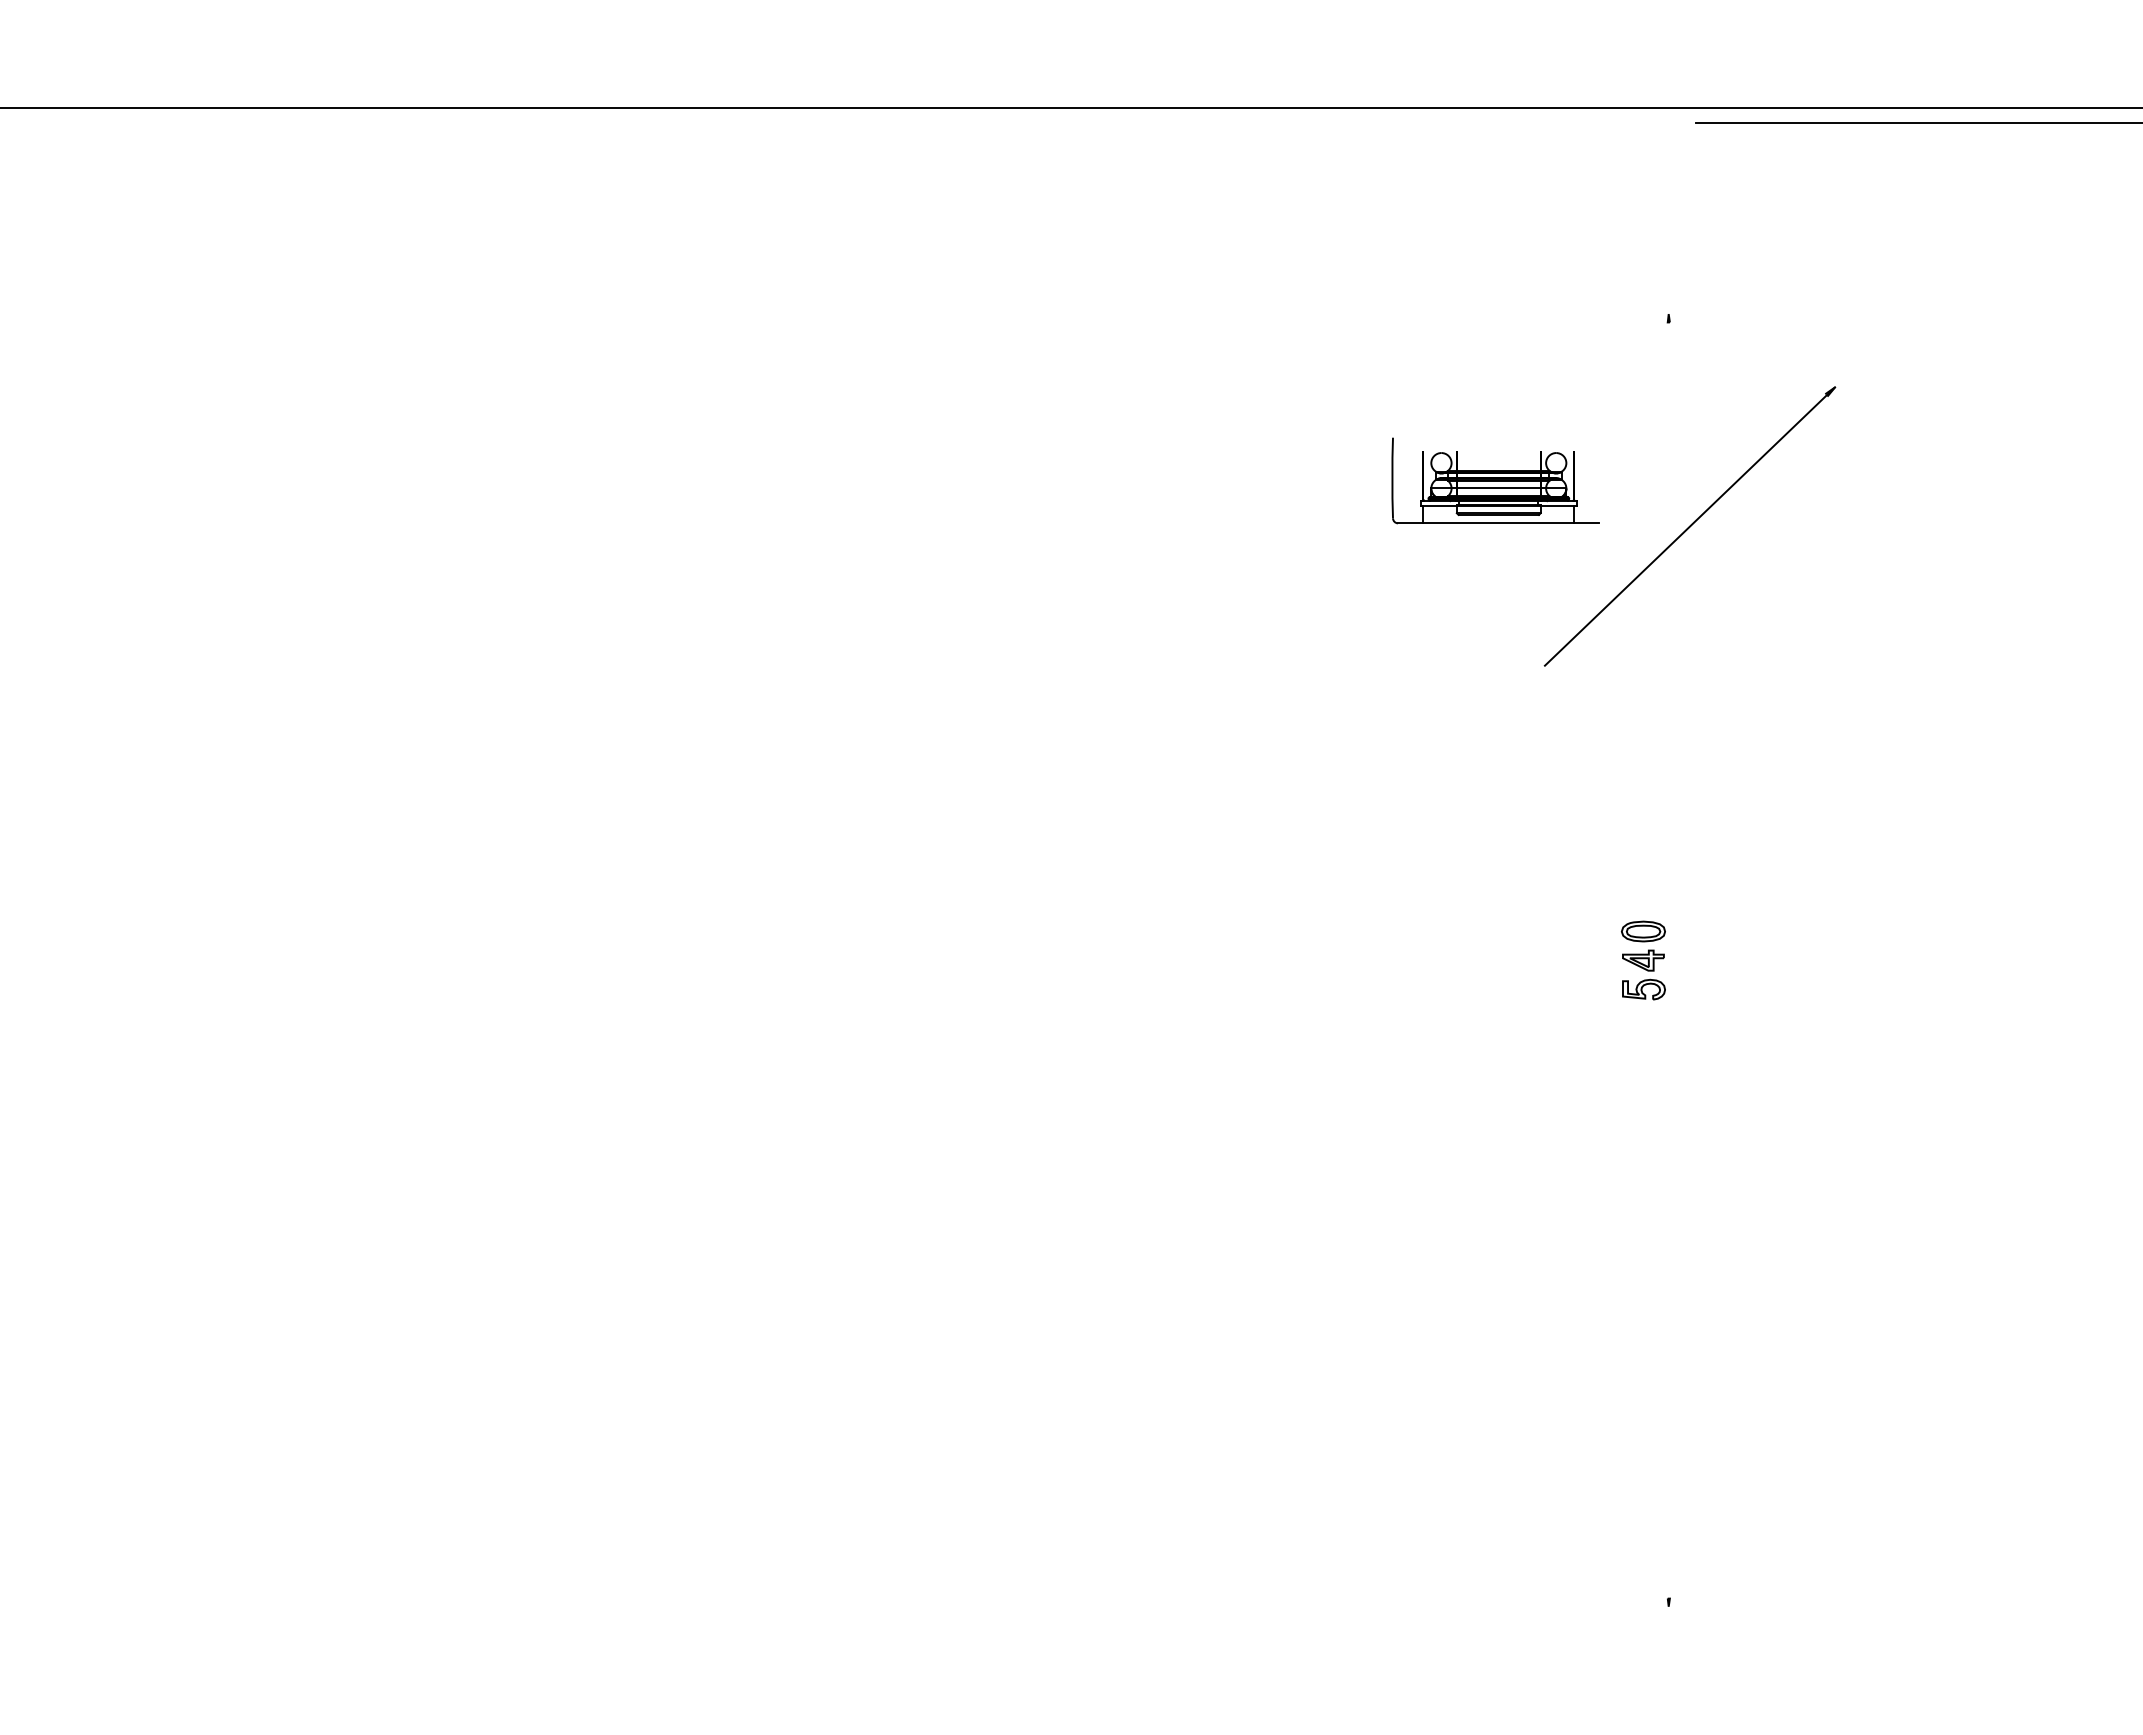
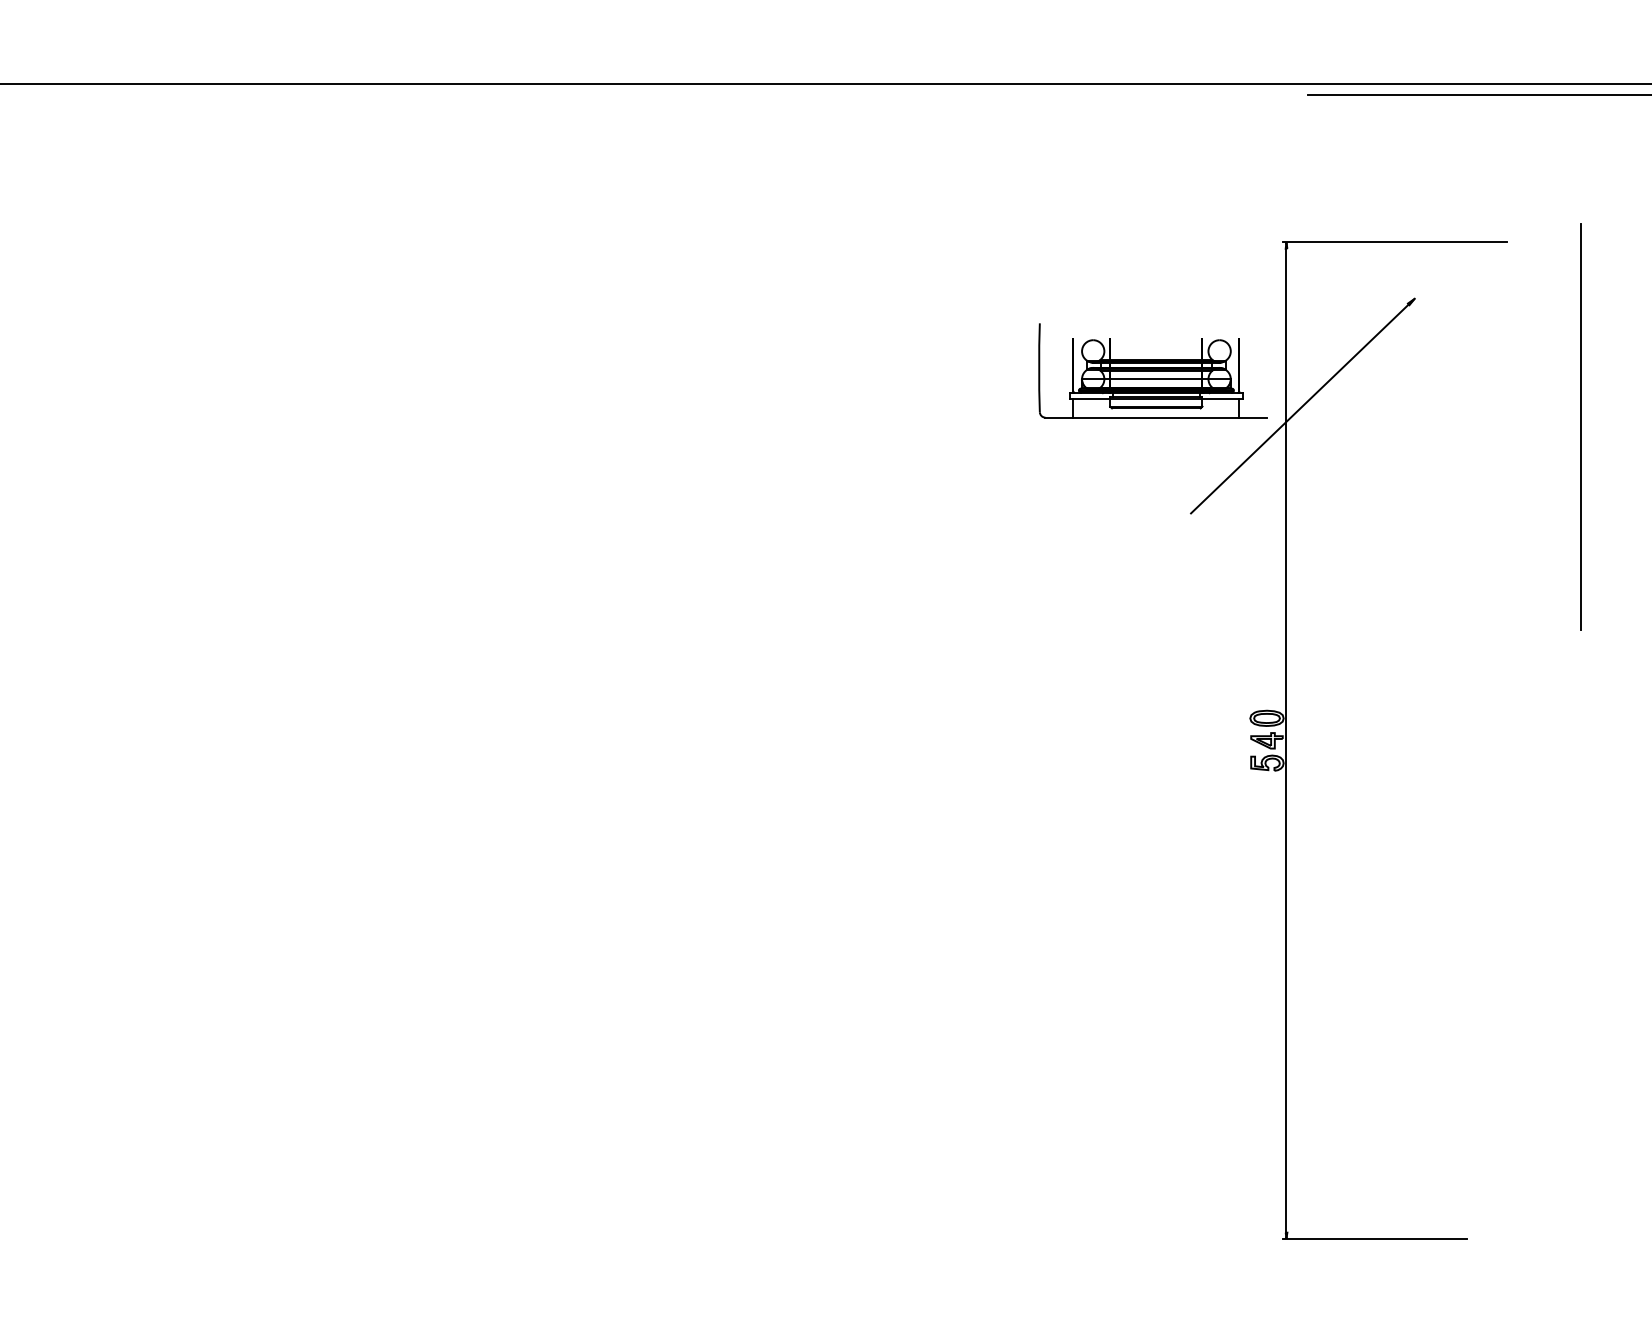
line: (1808, 314) -> (1394, 242), added
part: (1495, 480) -> (1152, 370), size x1.43
line: (2050, 553) -> (1580, 426), added
line: (1668, 960) -> (1286, 740), added
line: (1783, 1606) -> (1374, 1238), added

